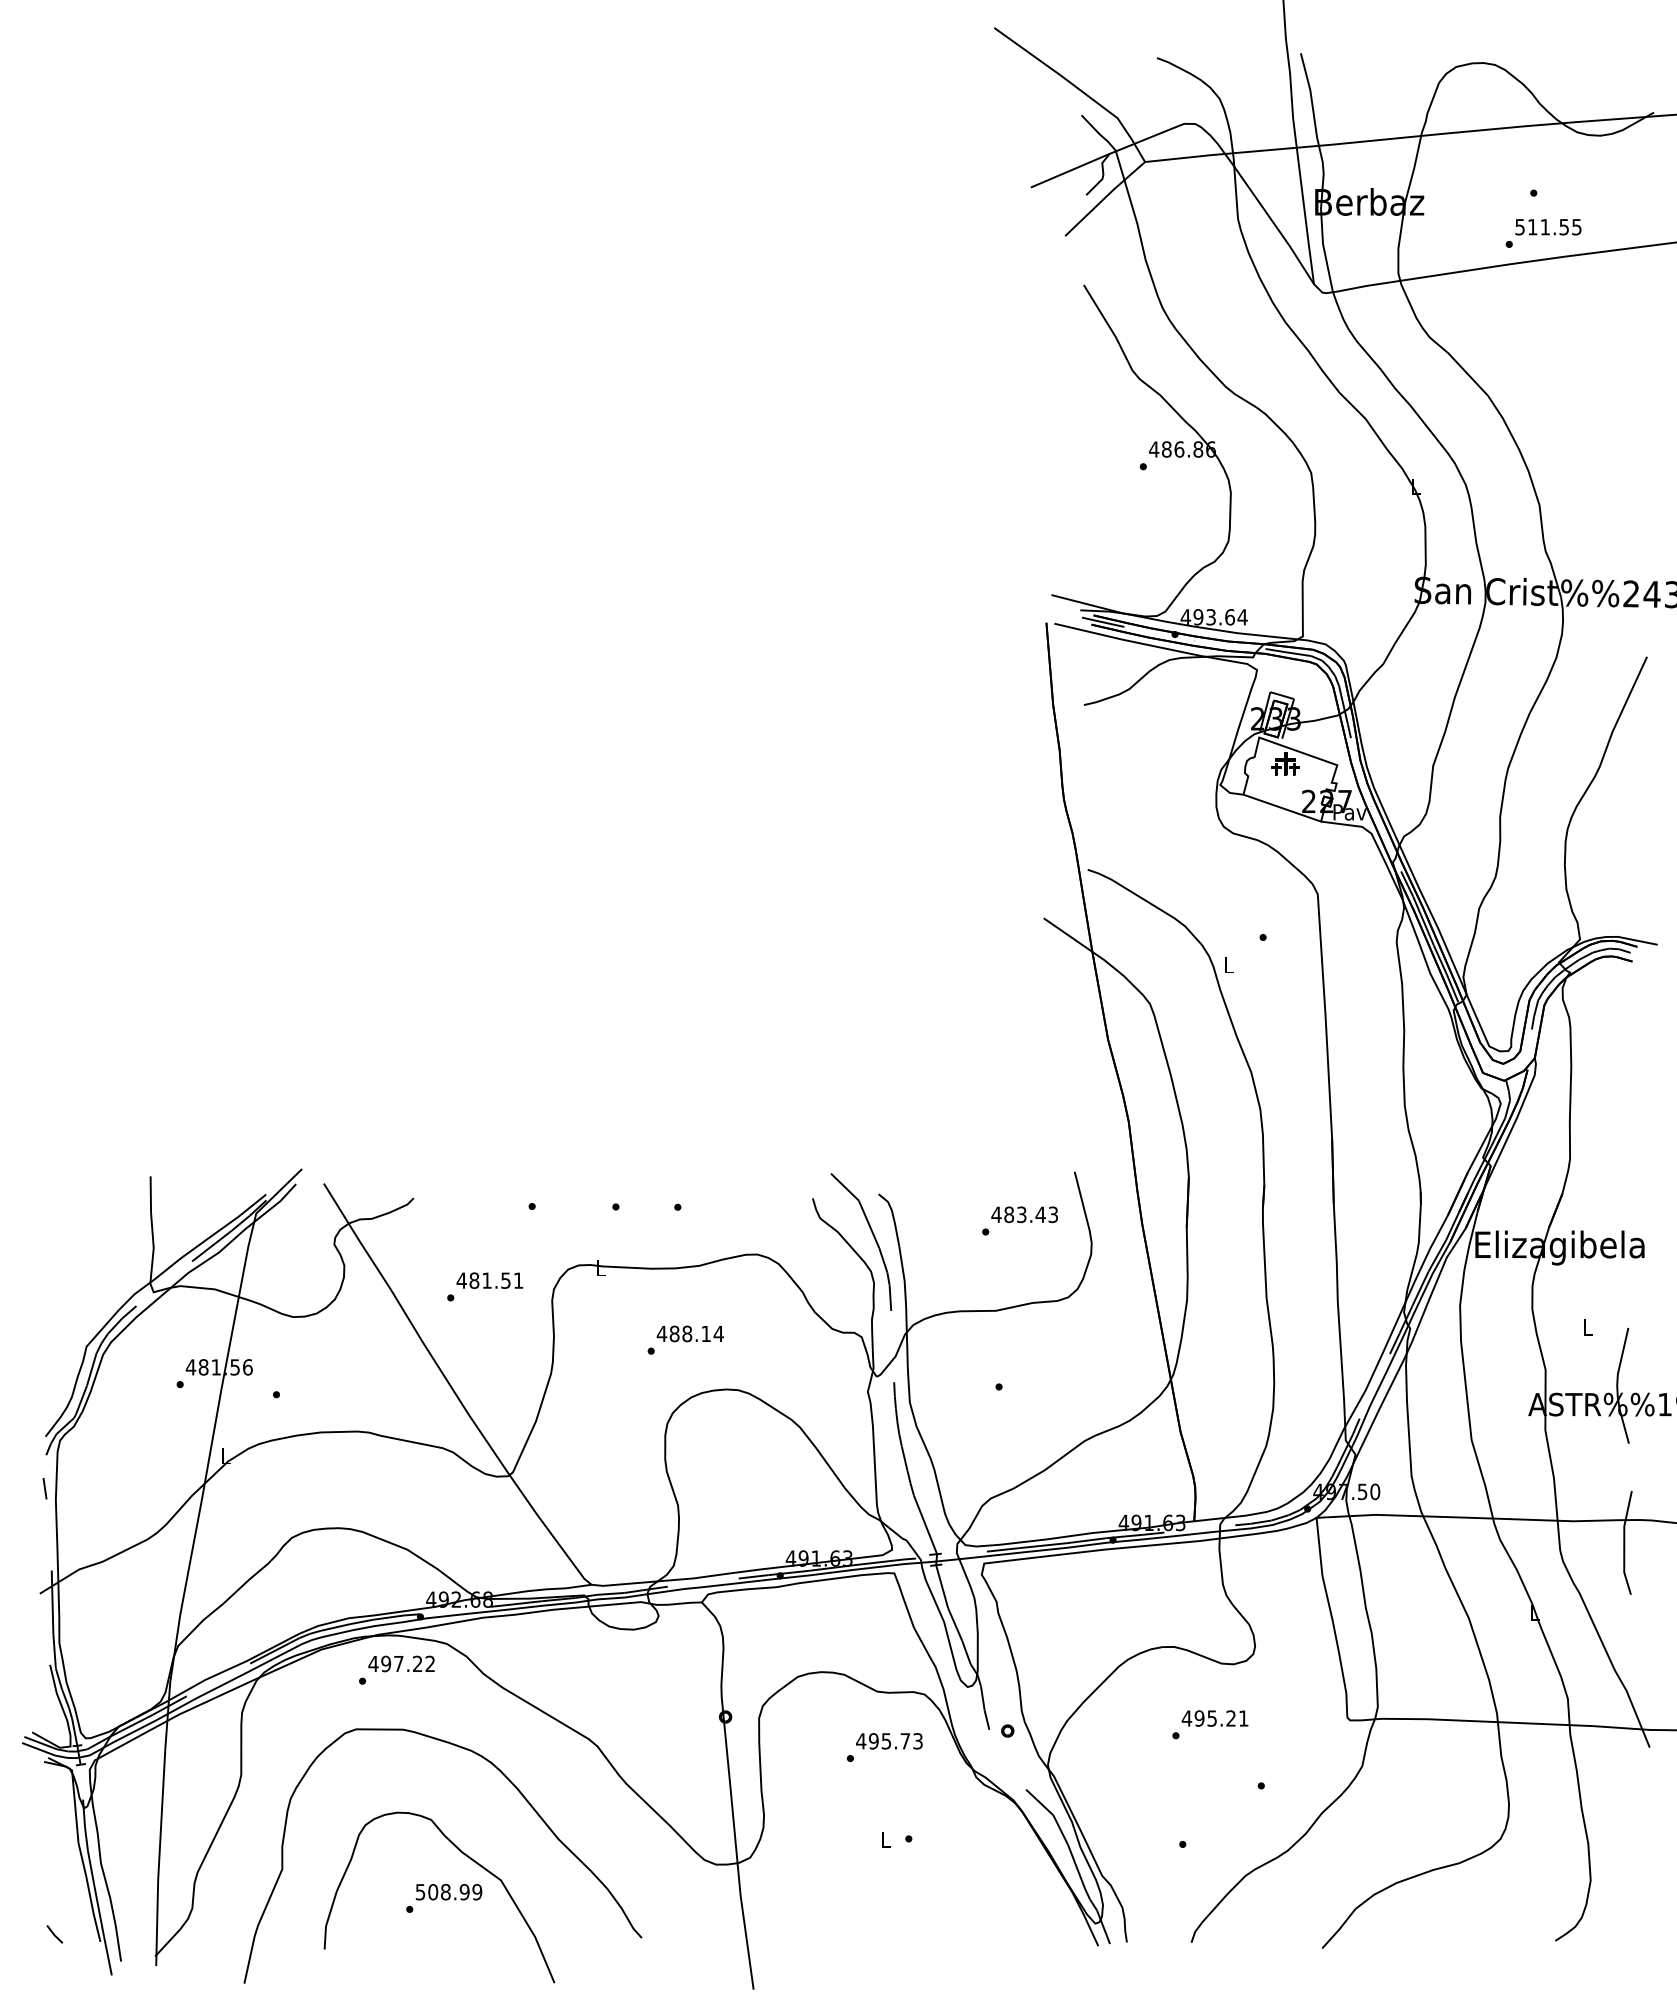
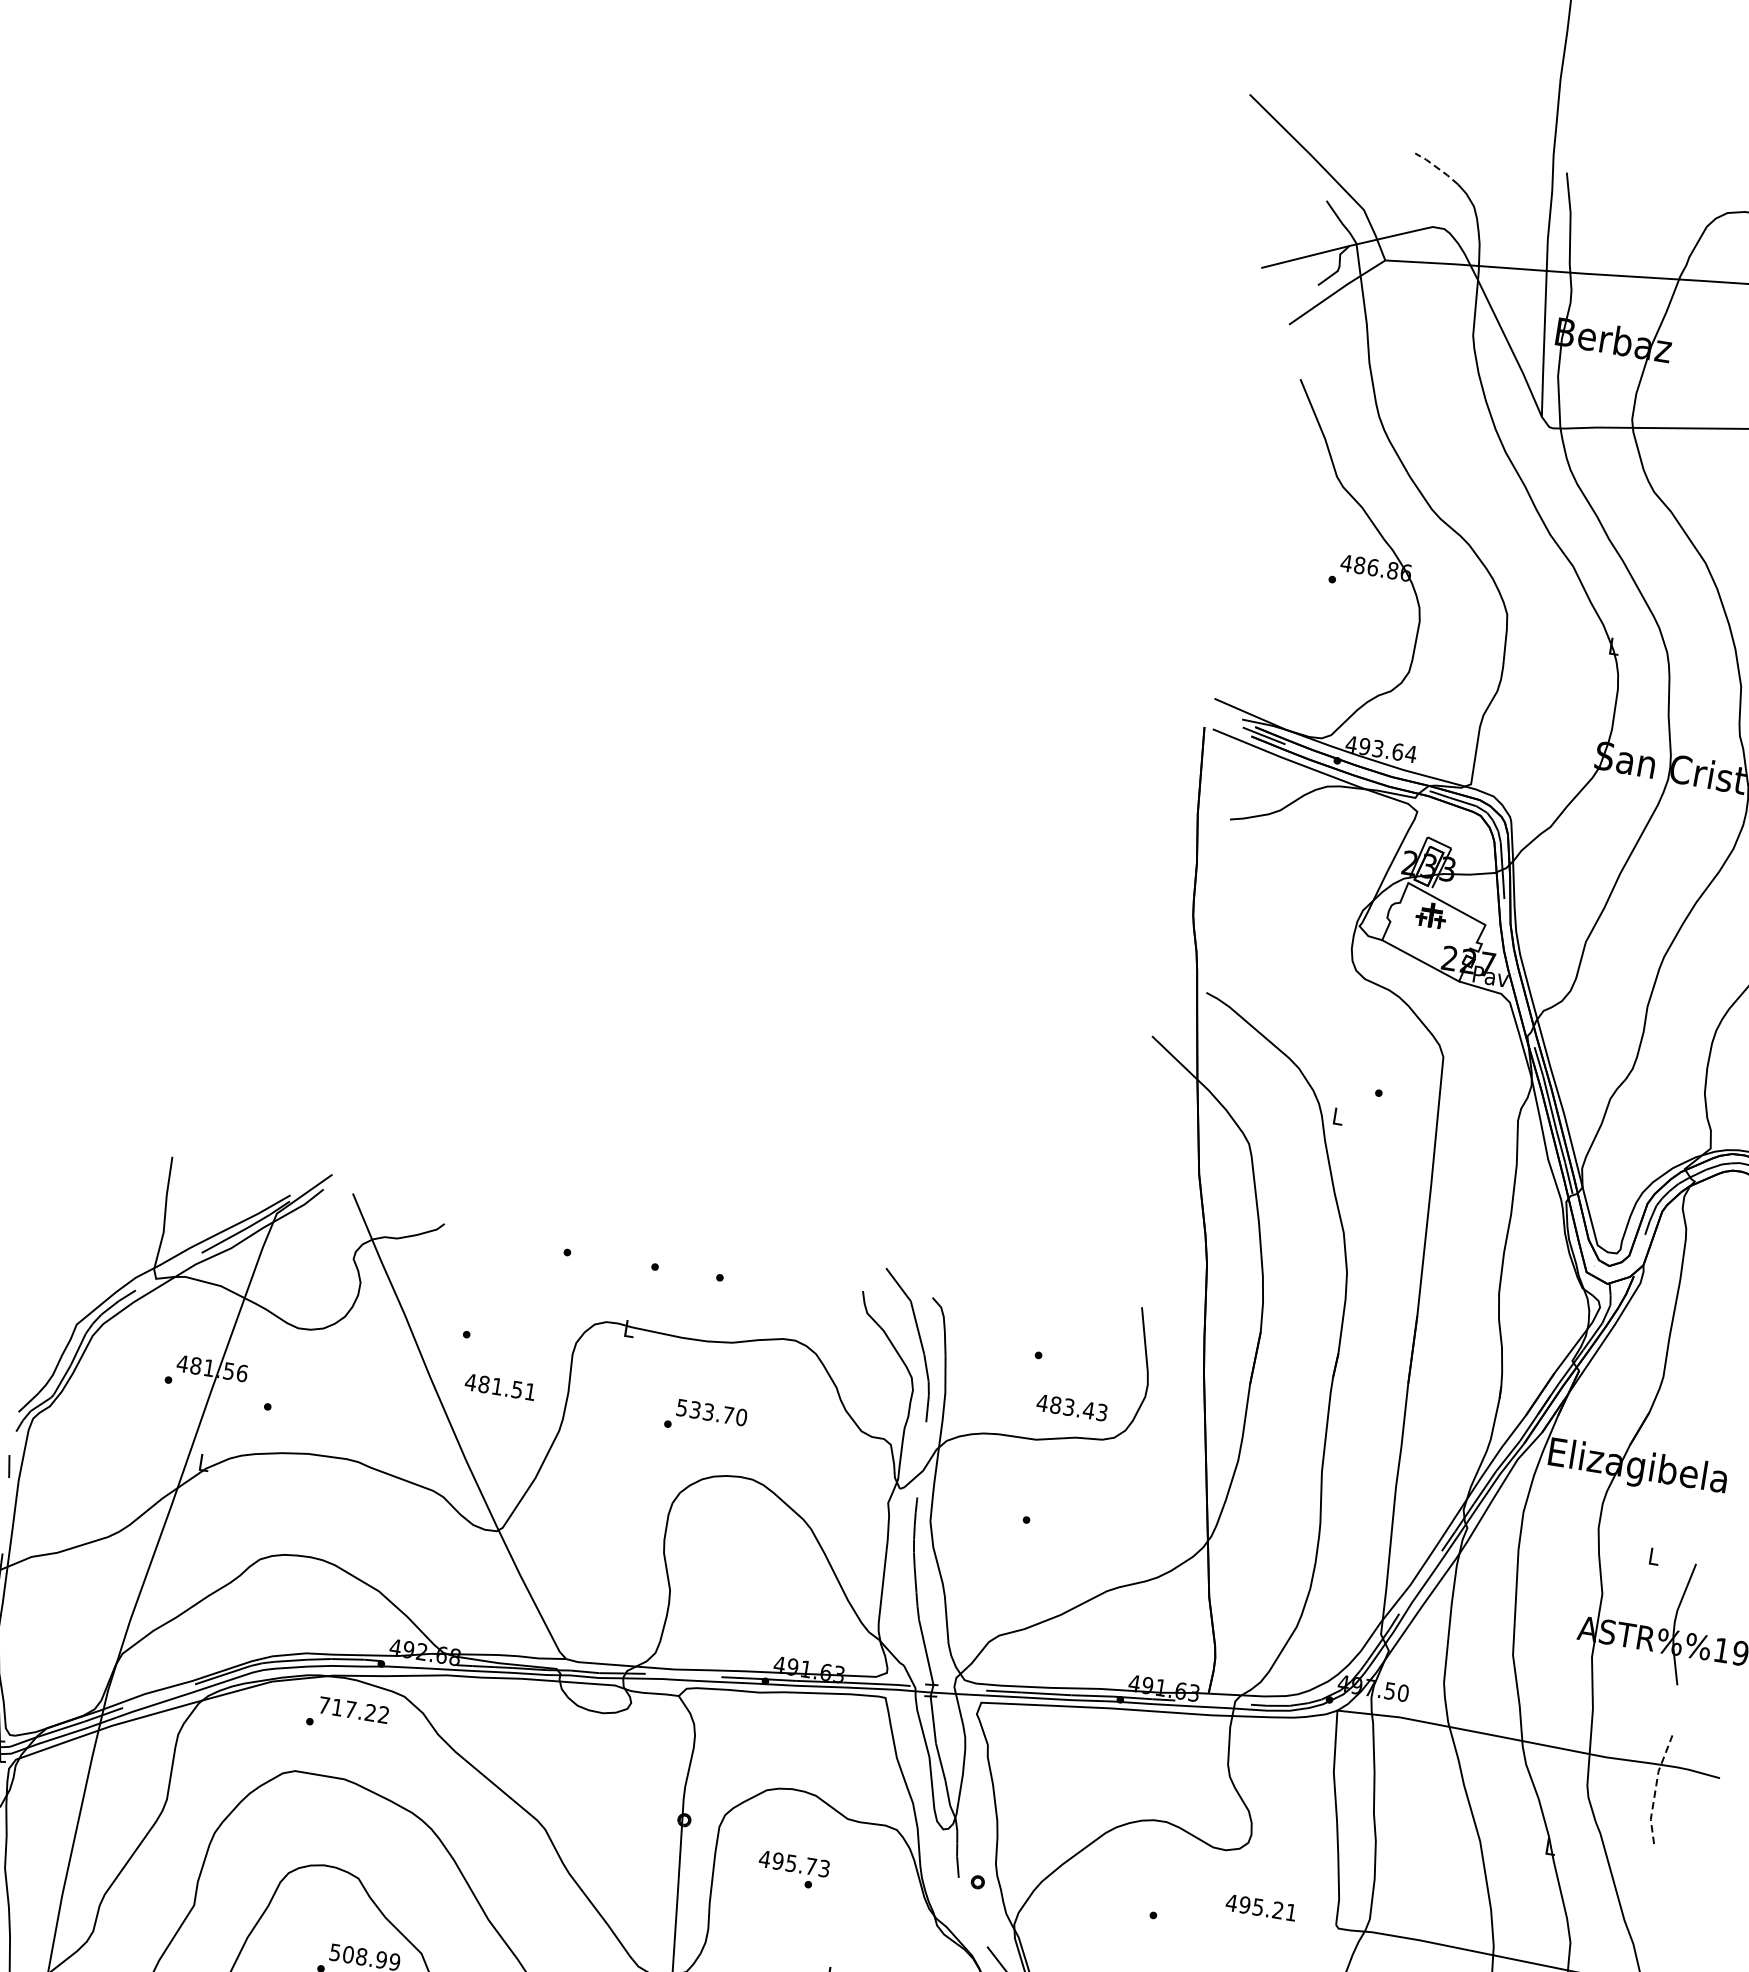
line: (1179, 68) -> (1437, 168), solid -> dashed
text: (1024, 1214) -> (1071, 1407), moved
text: (489, 1280) -> (499, 1386), moved
text: (689, 1333) -> (710, 1412), 488.14 -> 533.70
line: (1624, 1542) -> (1656, 1788), solid -> dashed
text: (379, 1663) -> (330, 1705), 497.22 -> 717.22
text: (1214, 1718) -> (1260, 1907), moved
text: (889, 1741) -> (794, 1864), moved

